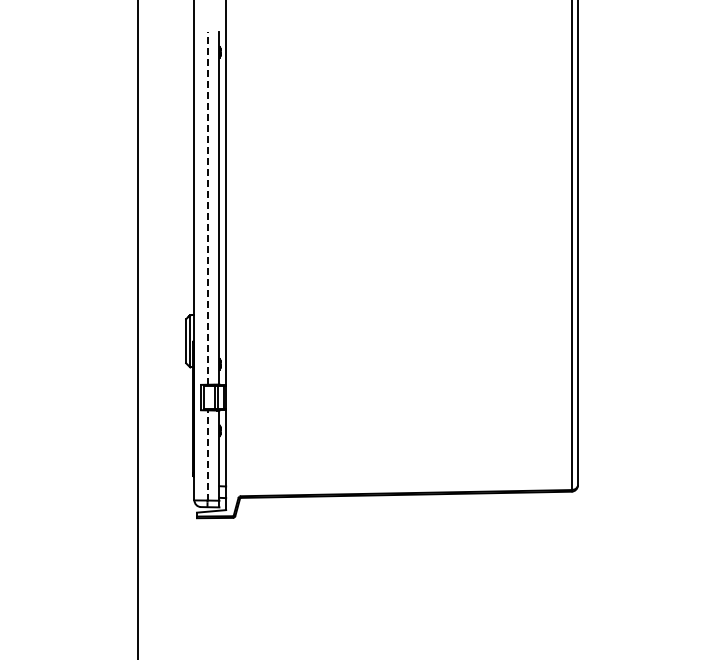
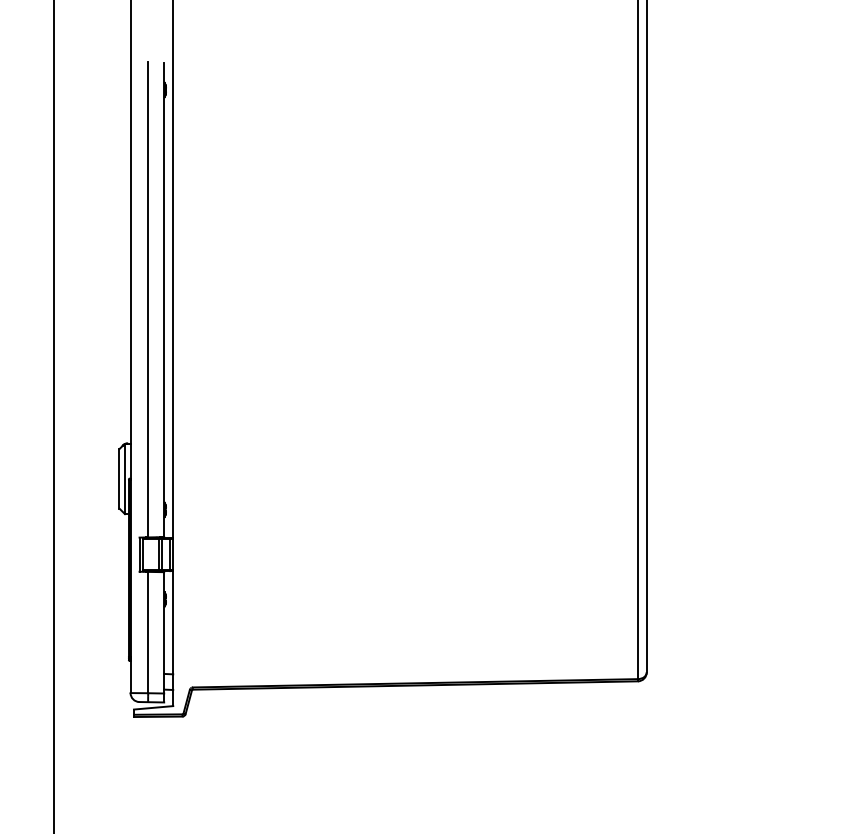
line: (207, 207) -> (148, 298), dashed -> solid
line: (207, 454) -> (148, 631), dashed -> solid

